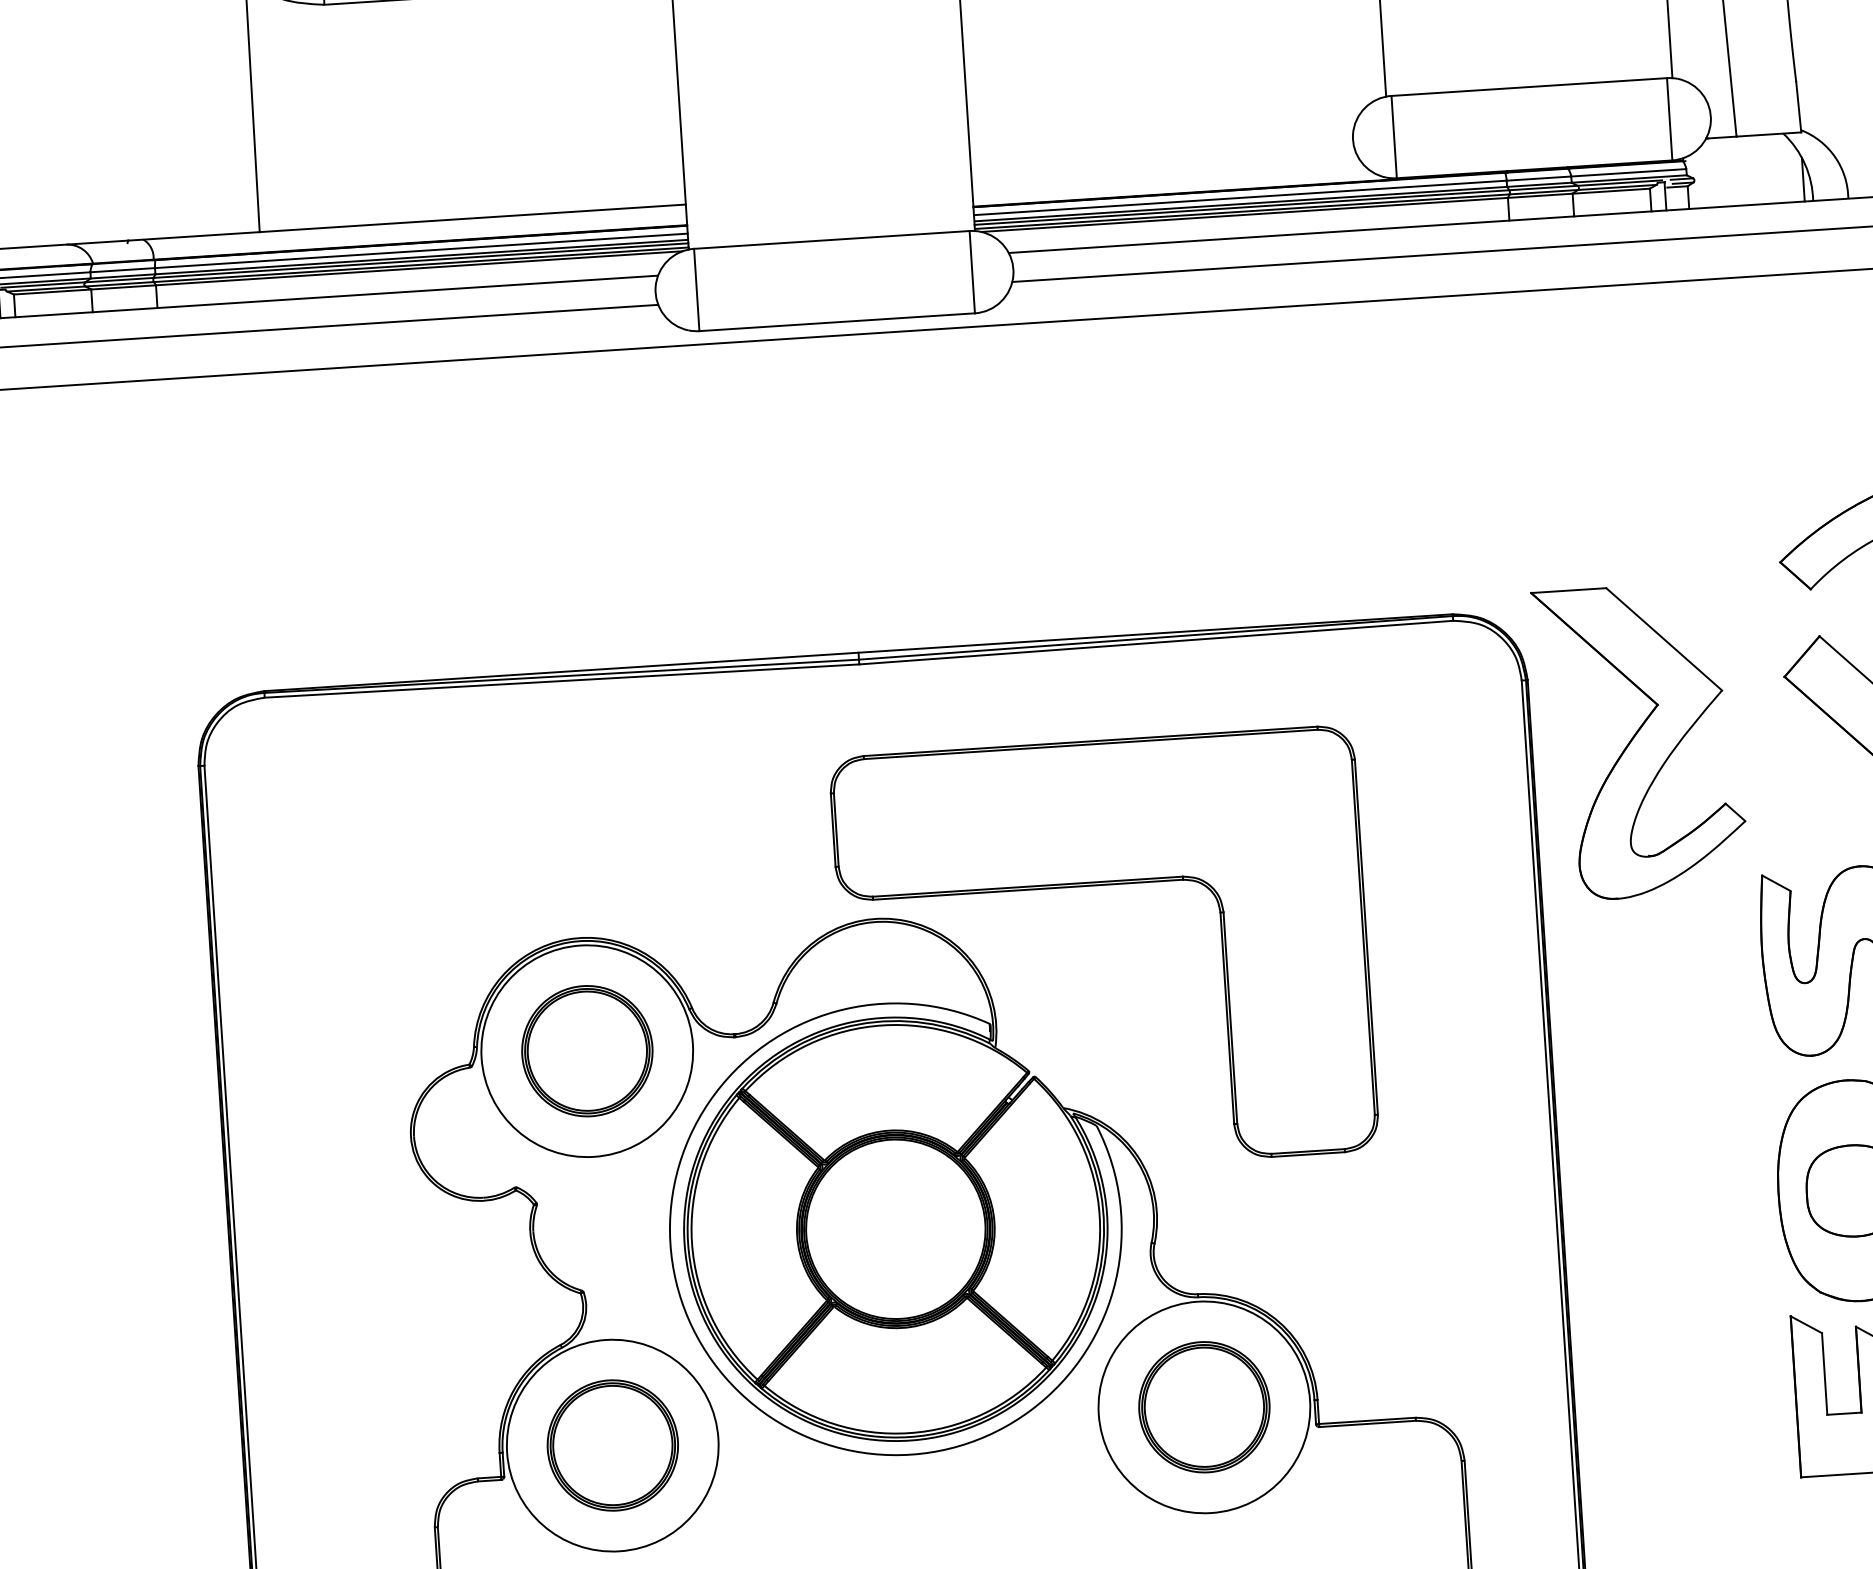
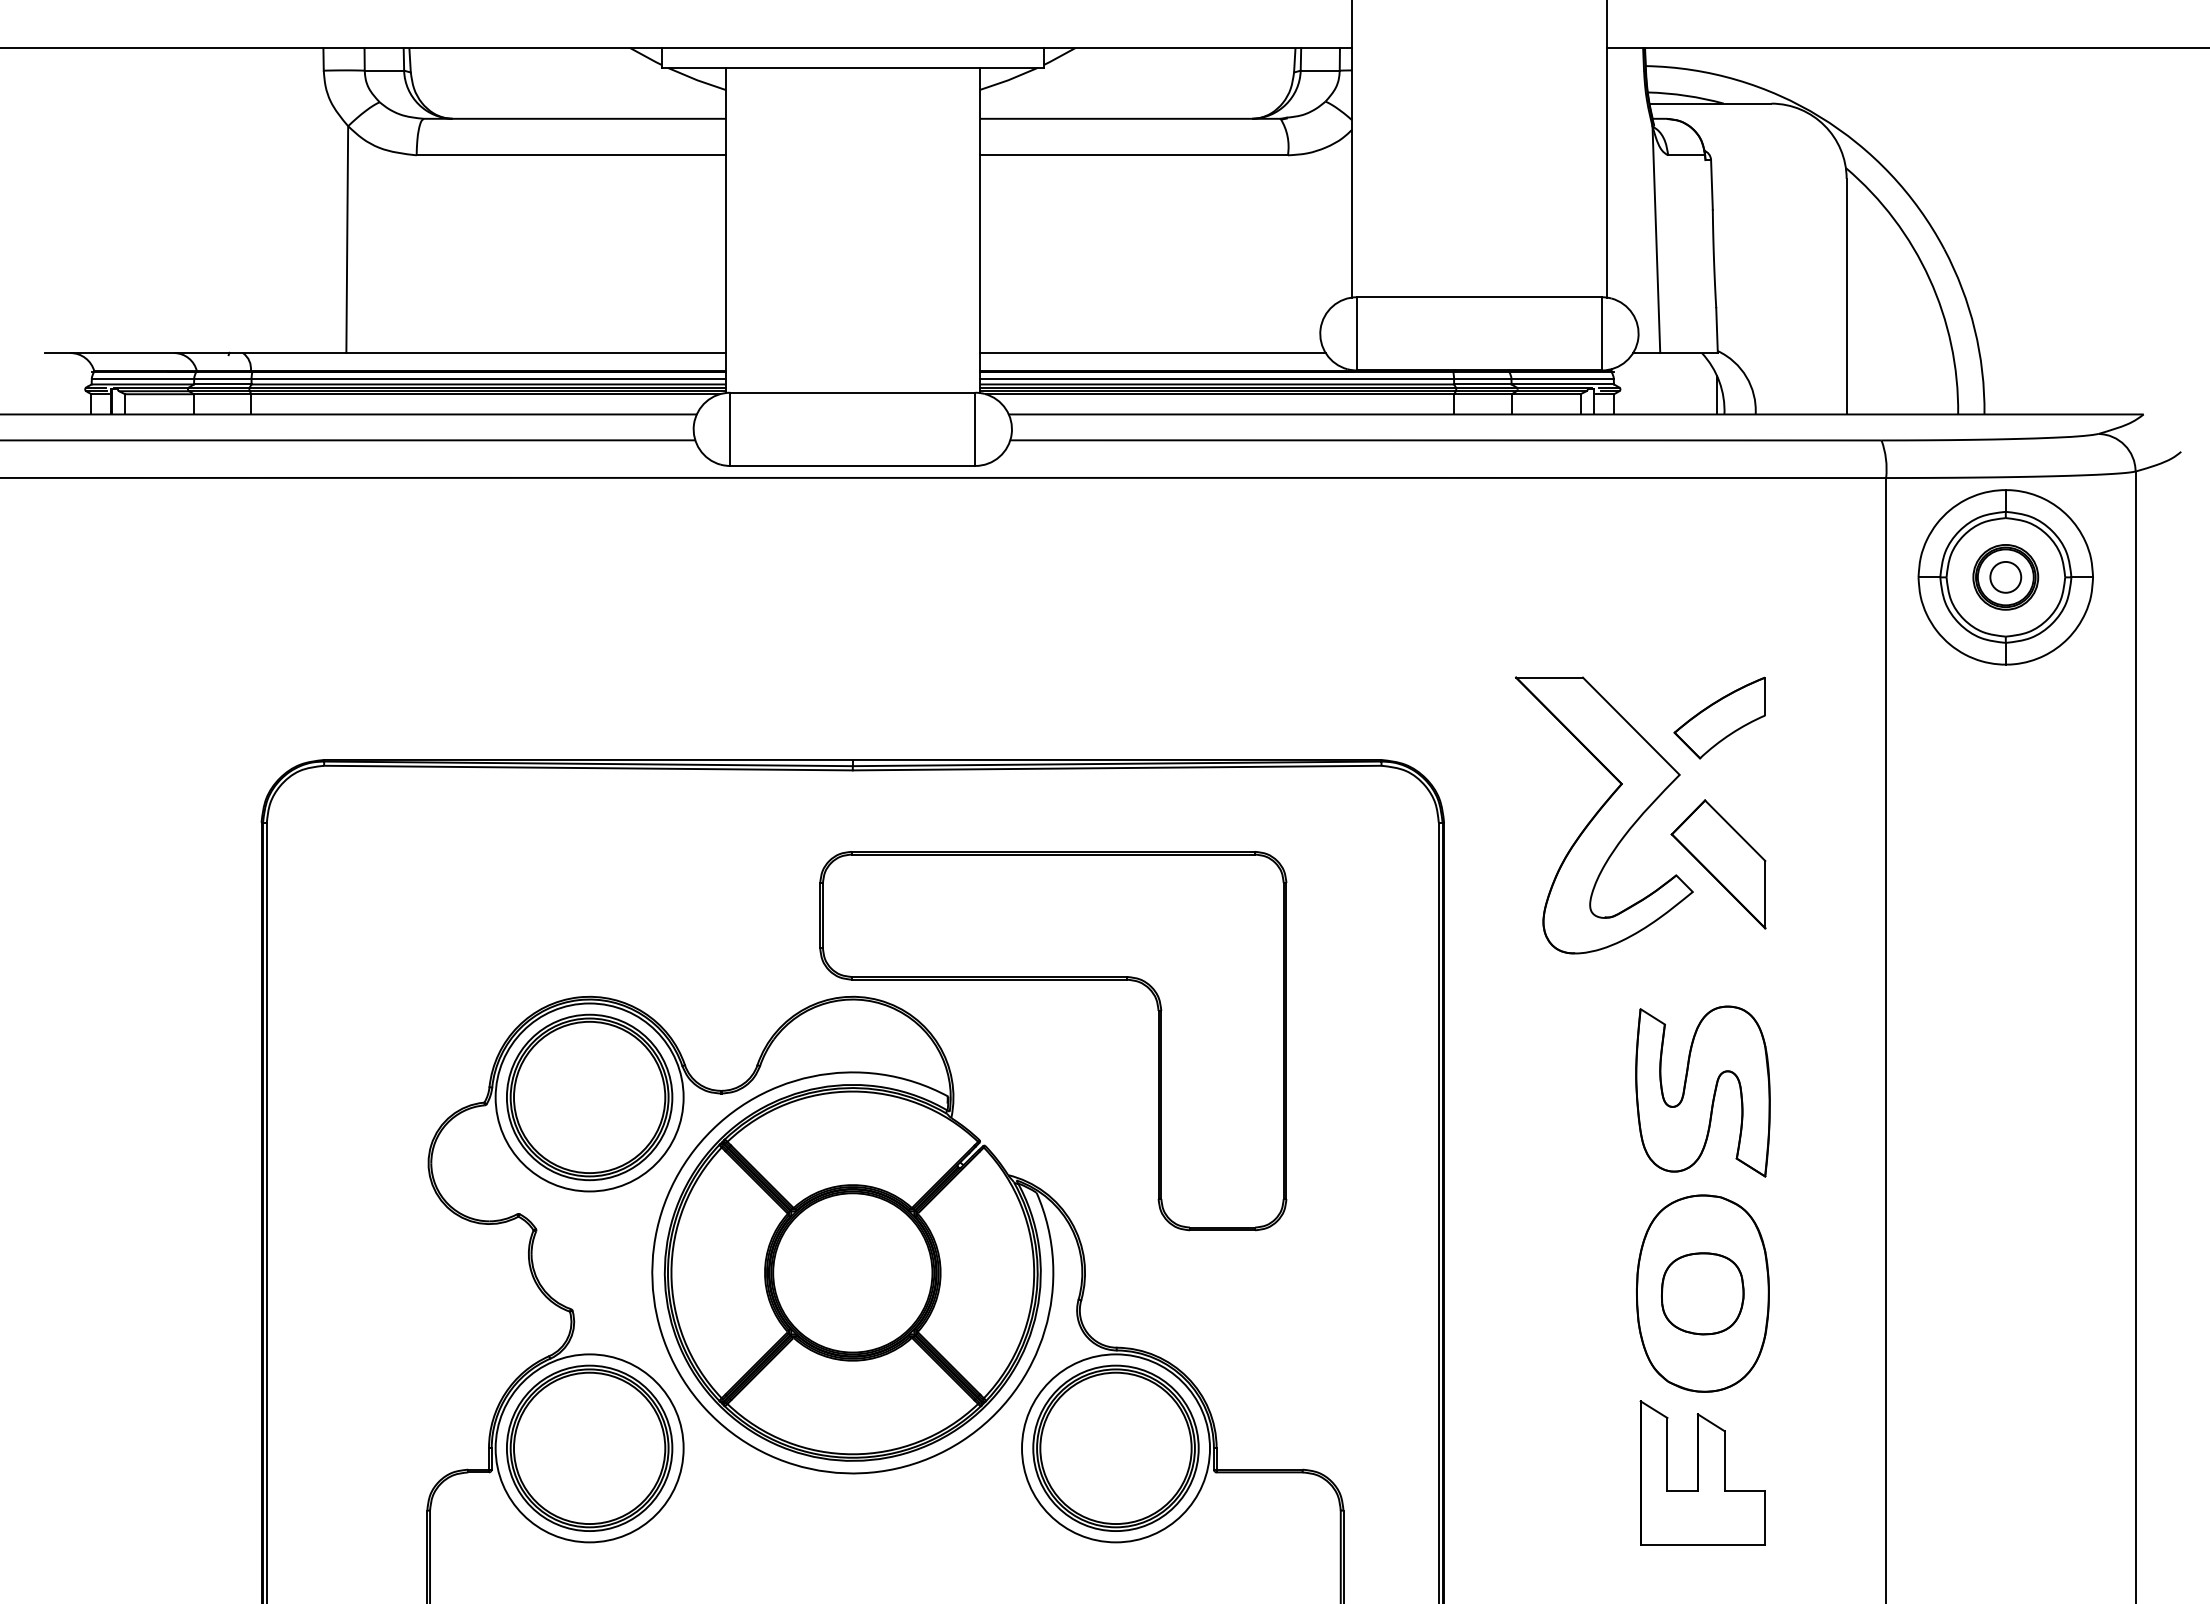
line: (1165, 174) -> (1152, 353), added
part: (1640, 741) -> (1604, 815), moved
part: (587, 1051) -> (589, 1097), size x1.43
part: (1203, 1406) -> (1115, 1447), size x1.43
part: (612, 1444) -> (589, 1447), size x1.43

